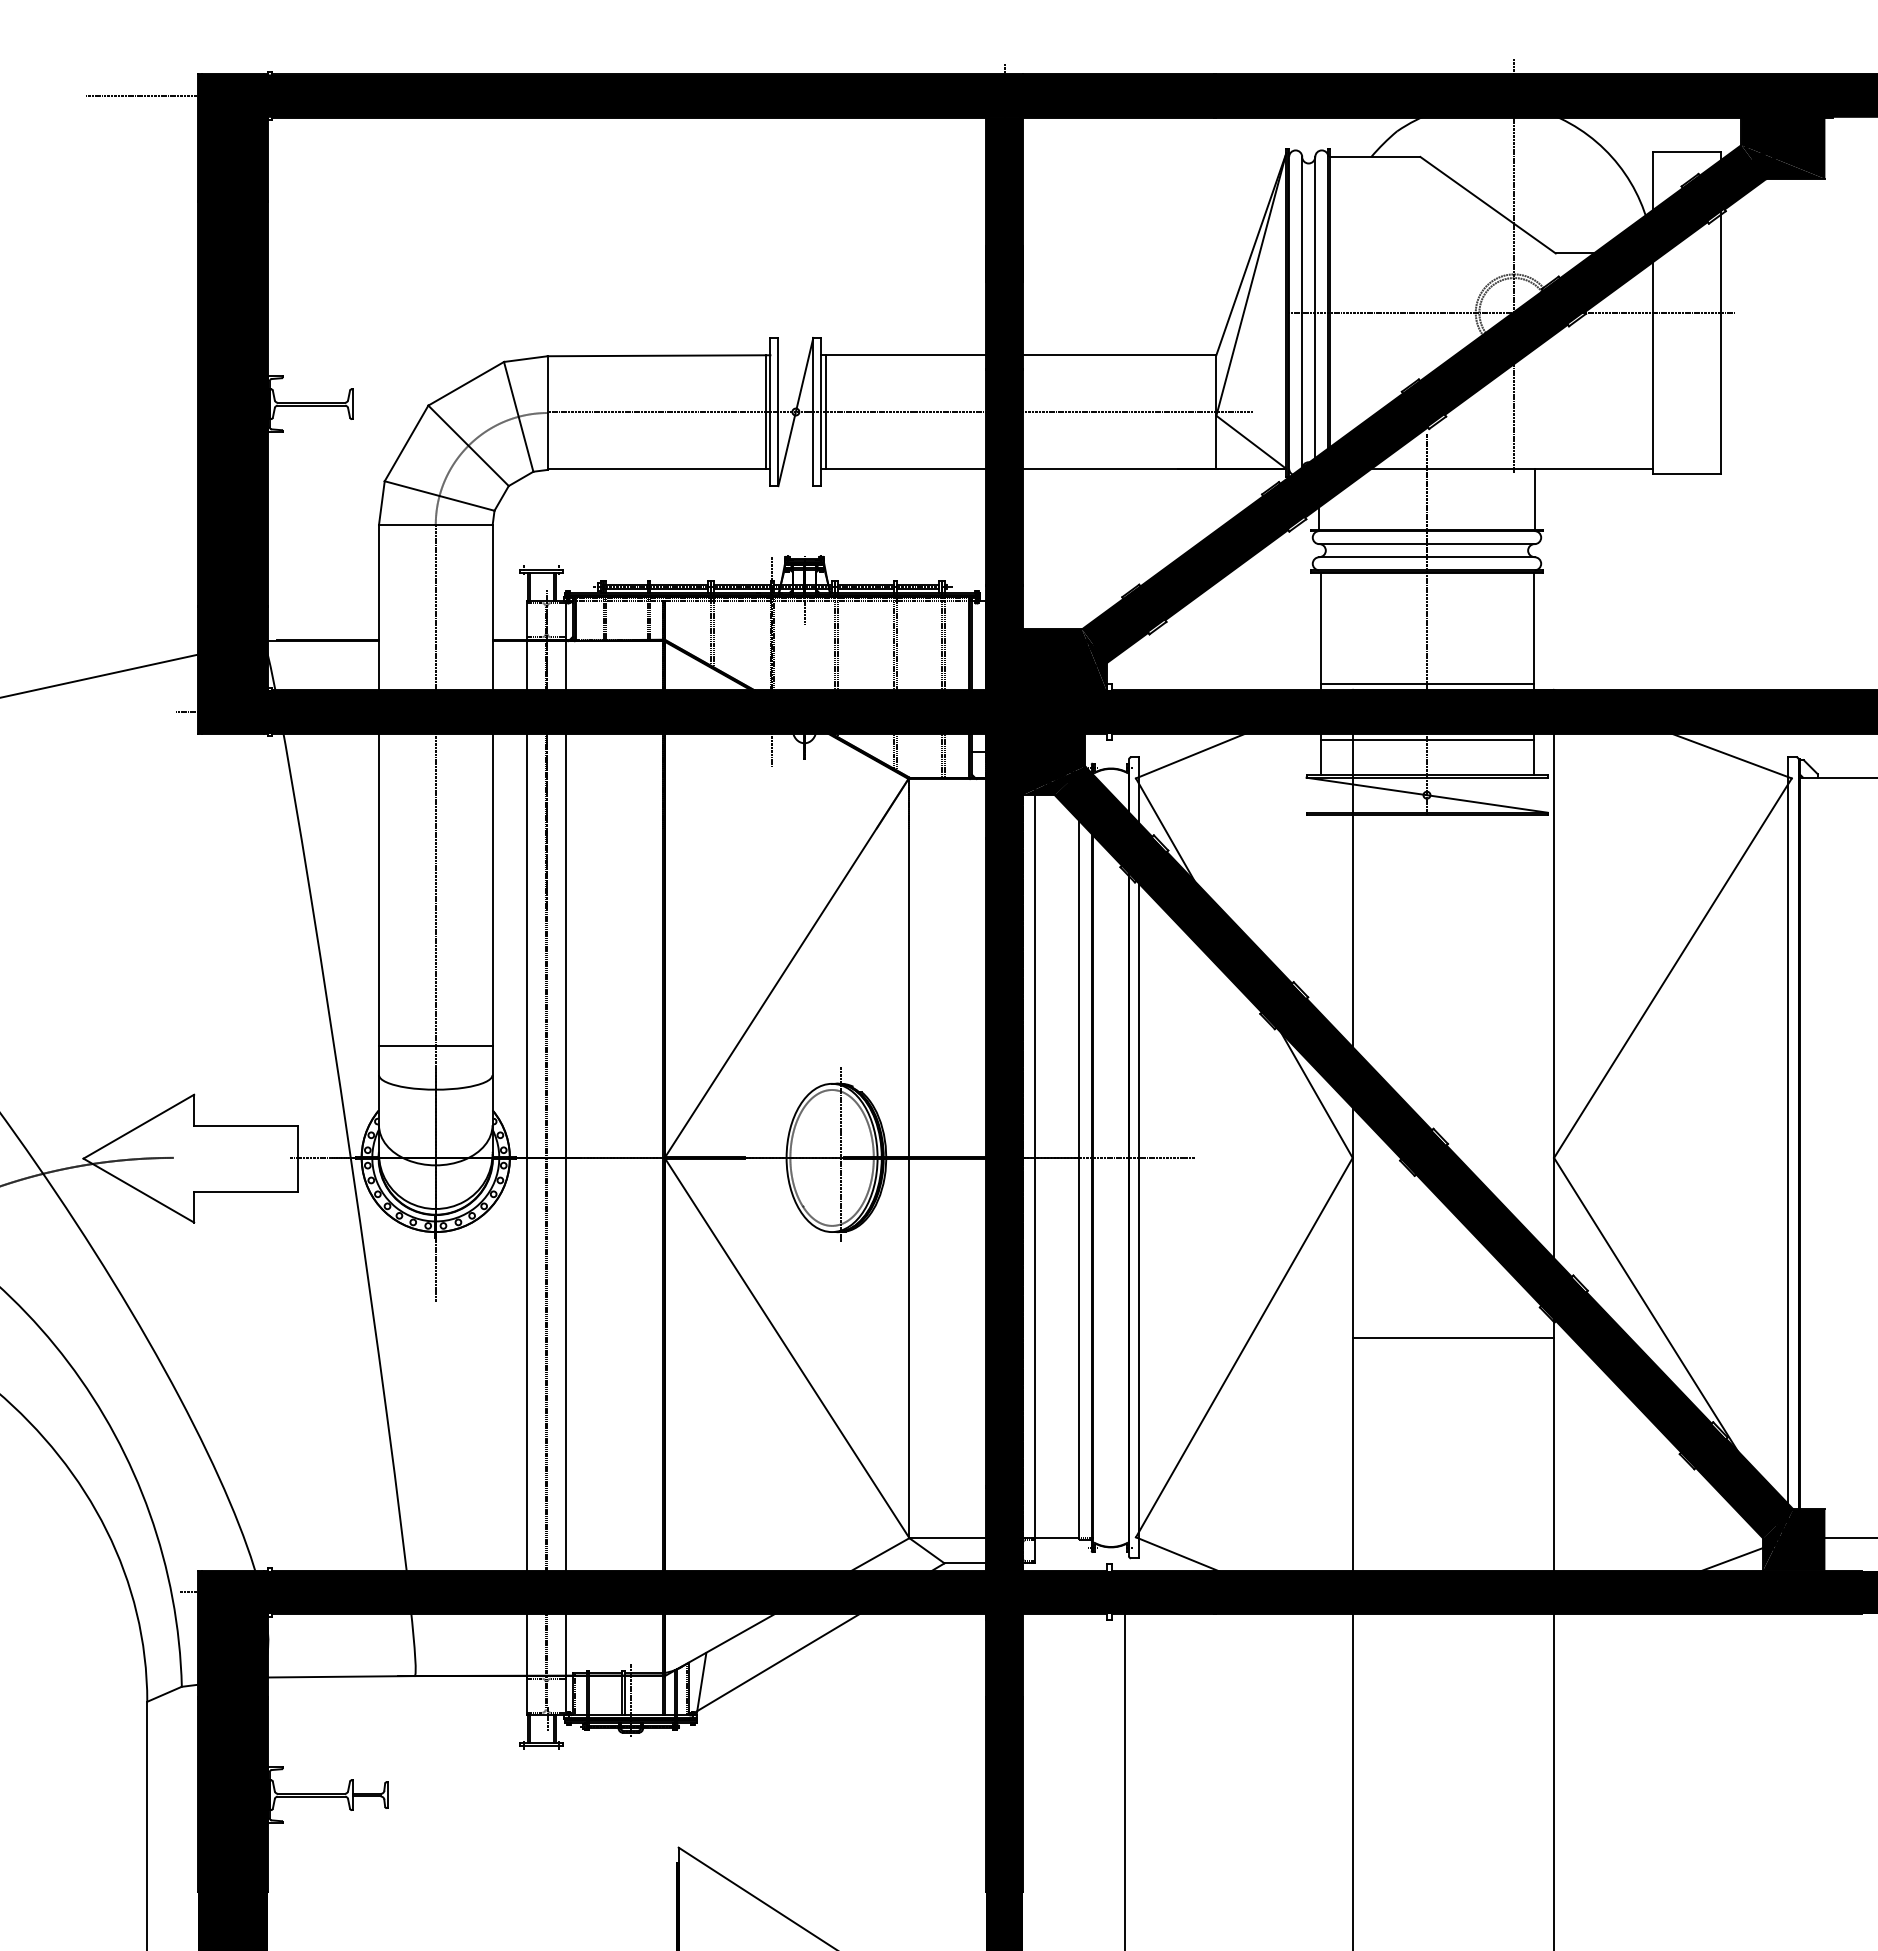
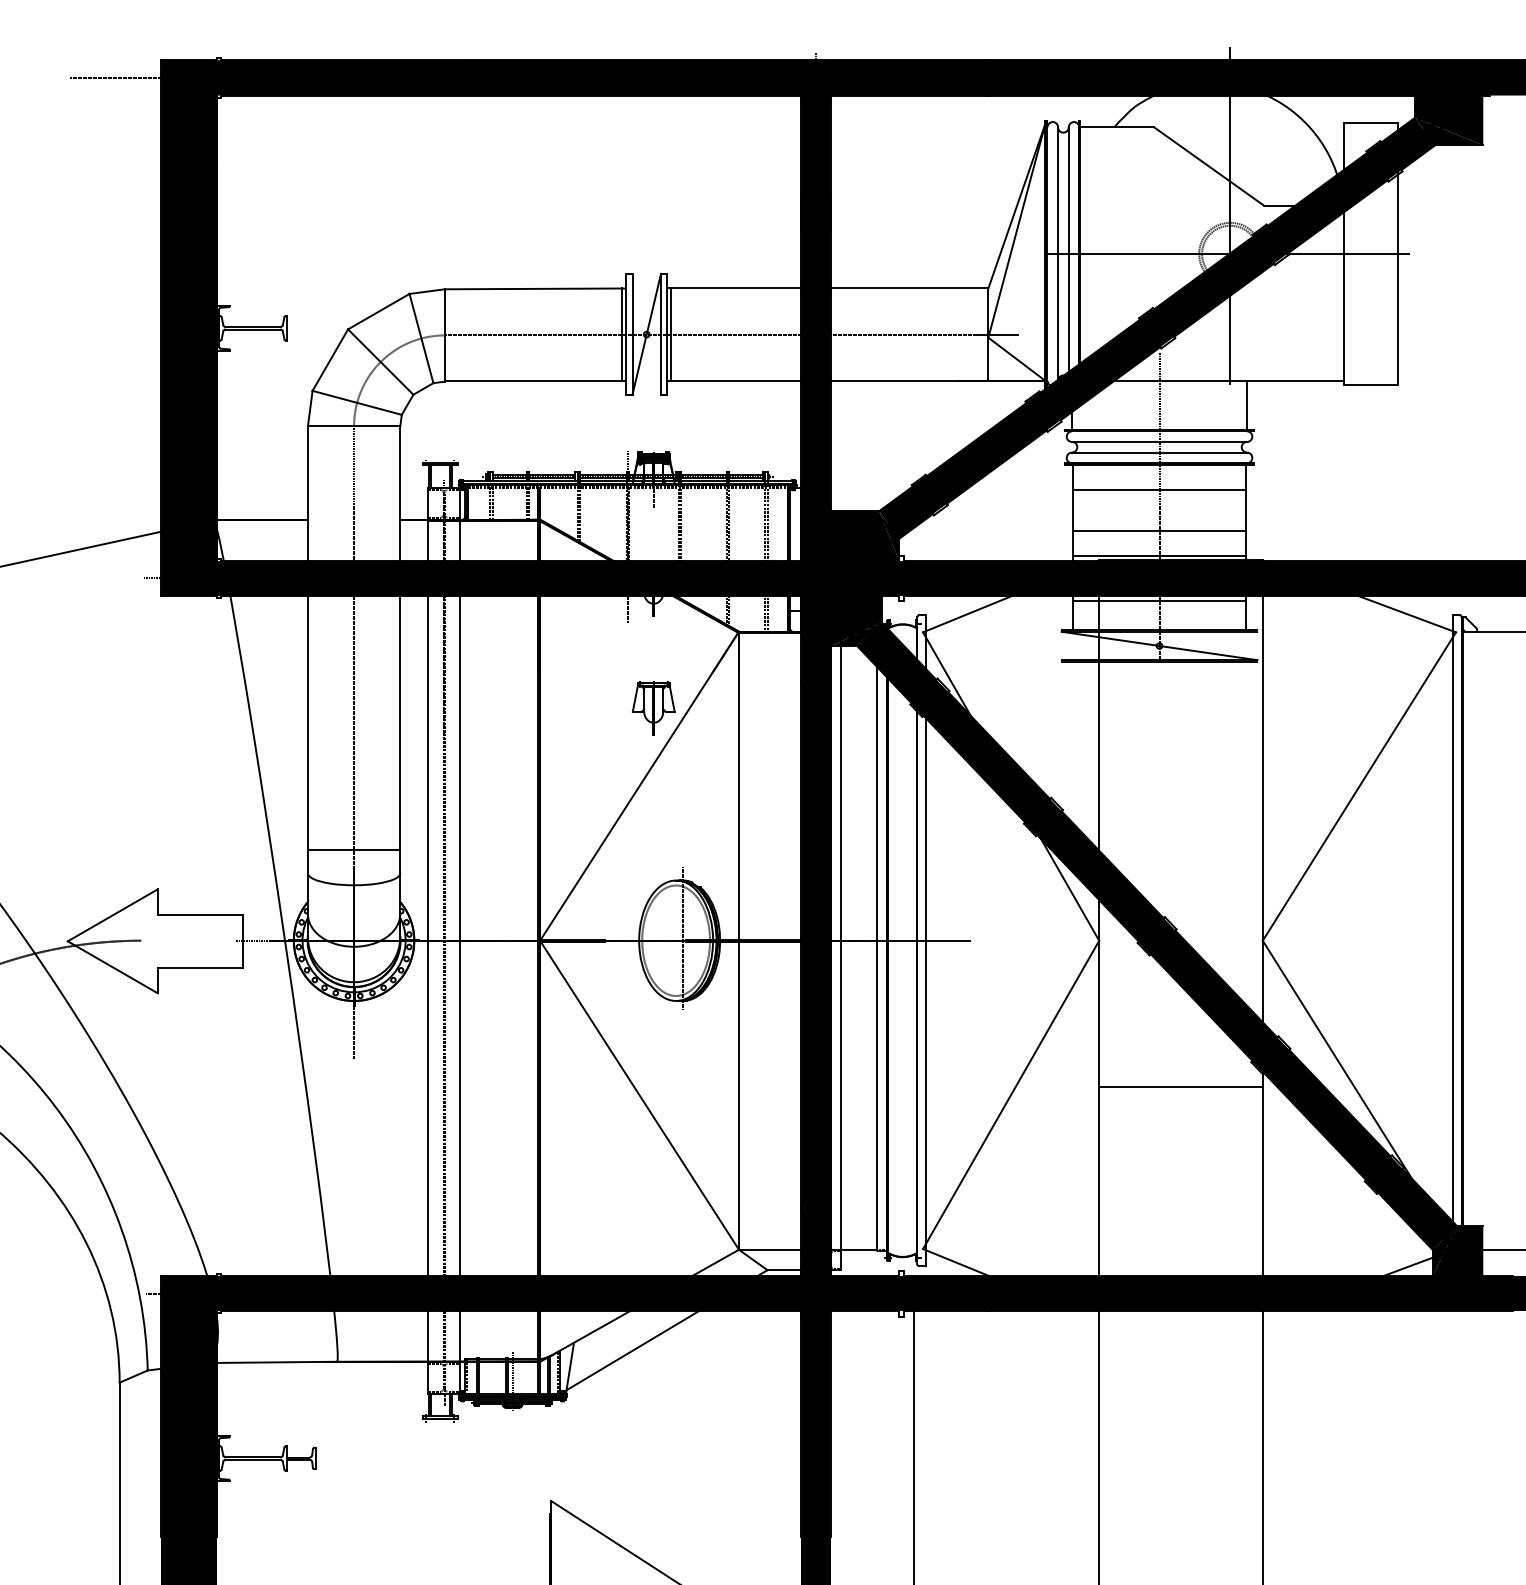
line: (1426, 602) -> (1159, 489), added
line: (1426, 654) -> (1159, 531), added
part: (804, 871) -> (653, 707), added

